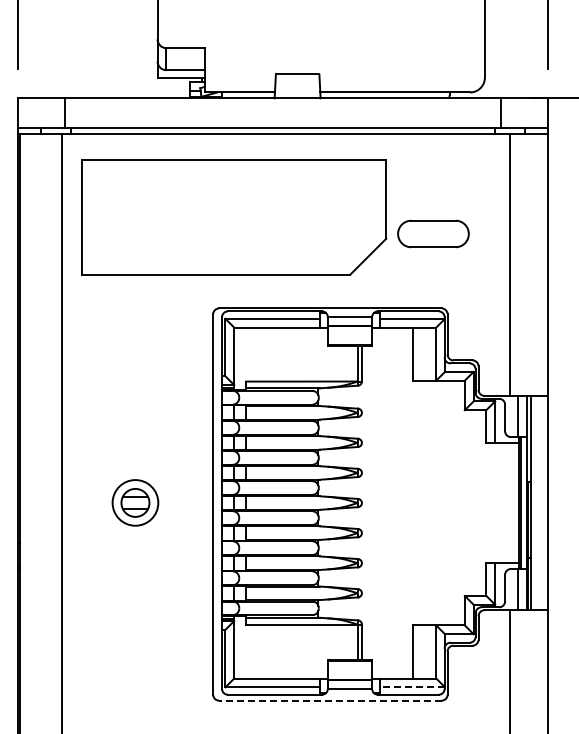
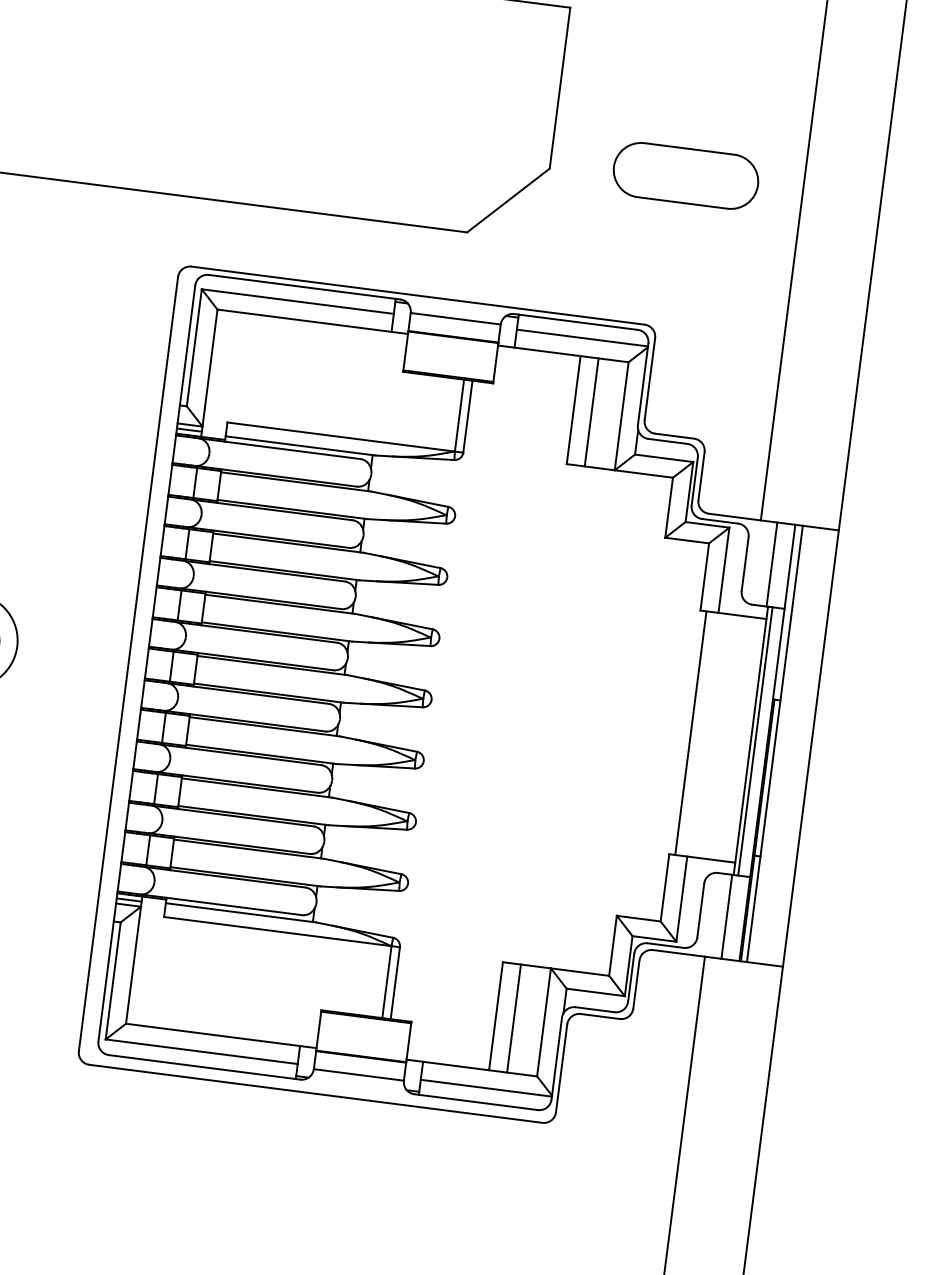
part: (433, 233) -> (686, 174), moved
line: (421, 353) -> (591, 411), added
line: (489, 502) -> (691, 732), added
line: (421, 651) -> (514, 1017), added
line: (411, 687) -> (484, 1088), dashed -> solid
line: (329, 700) -> (314, 1093), dashed -> solid

